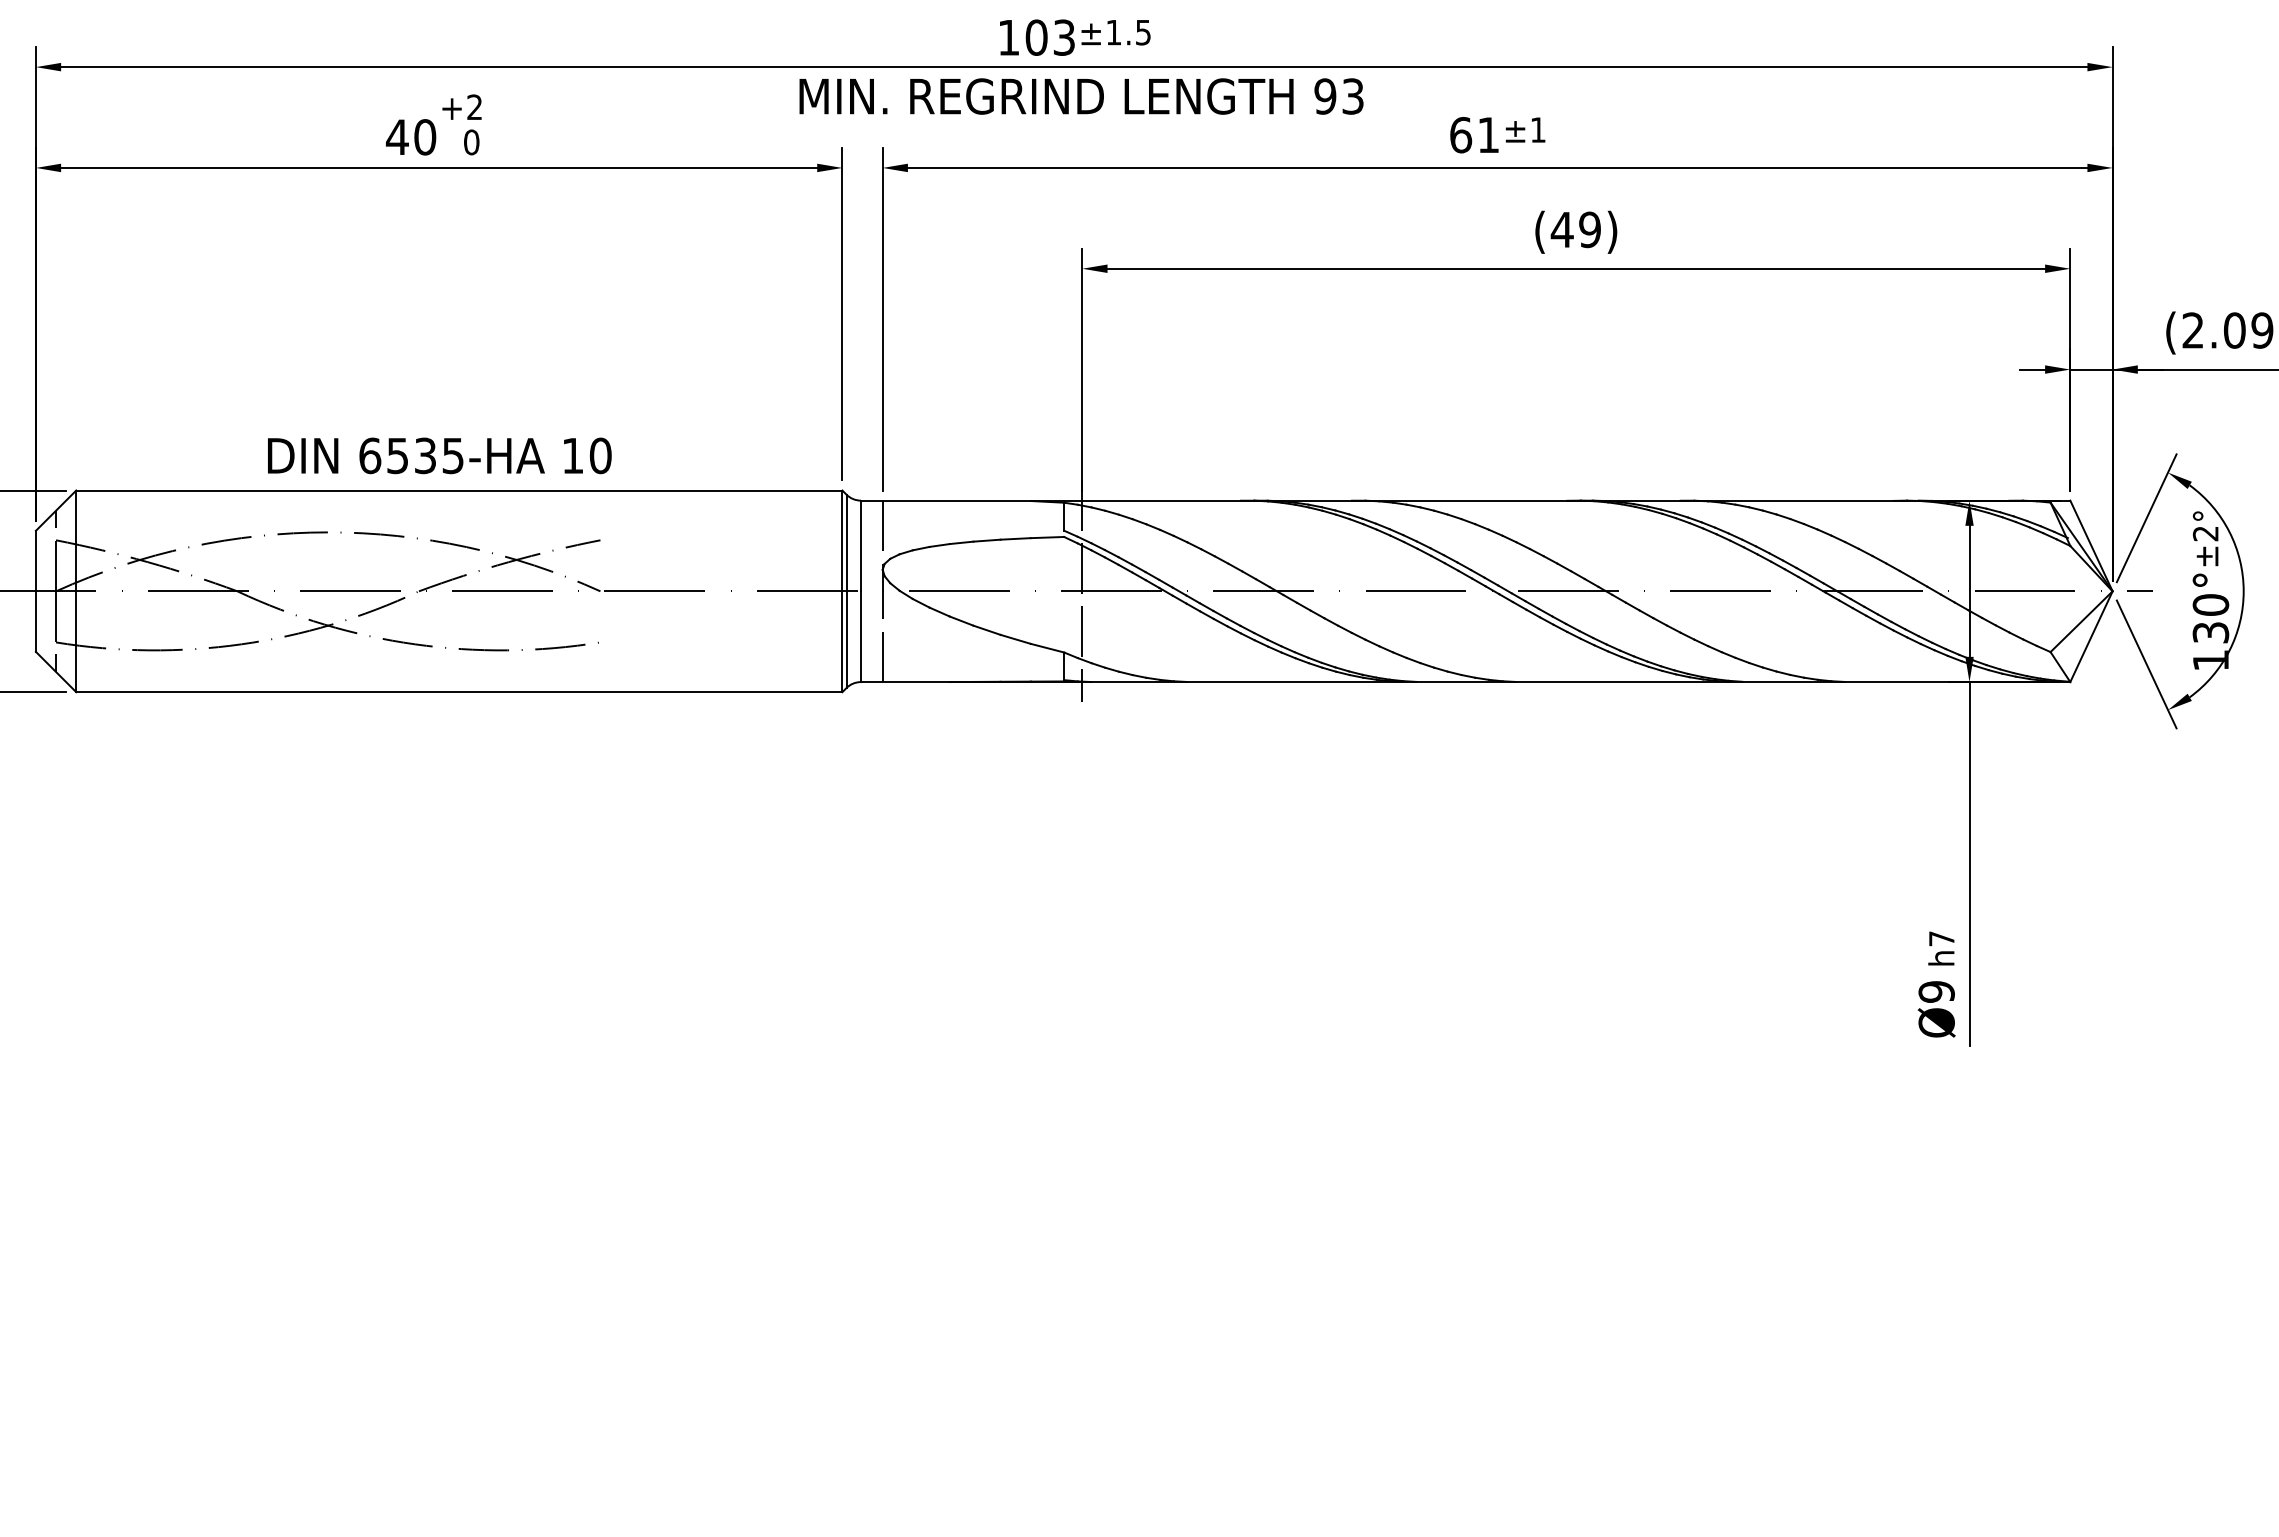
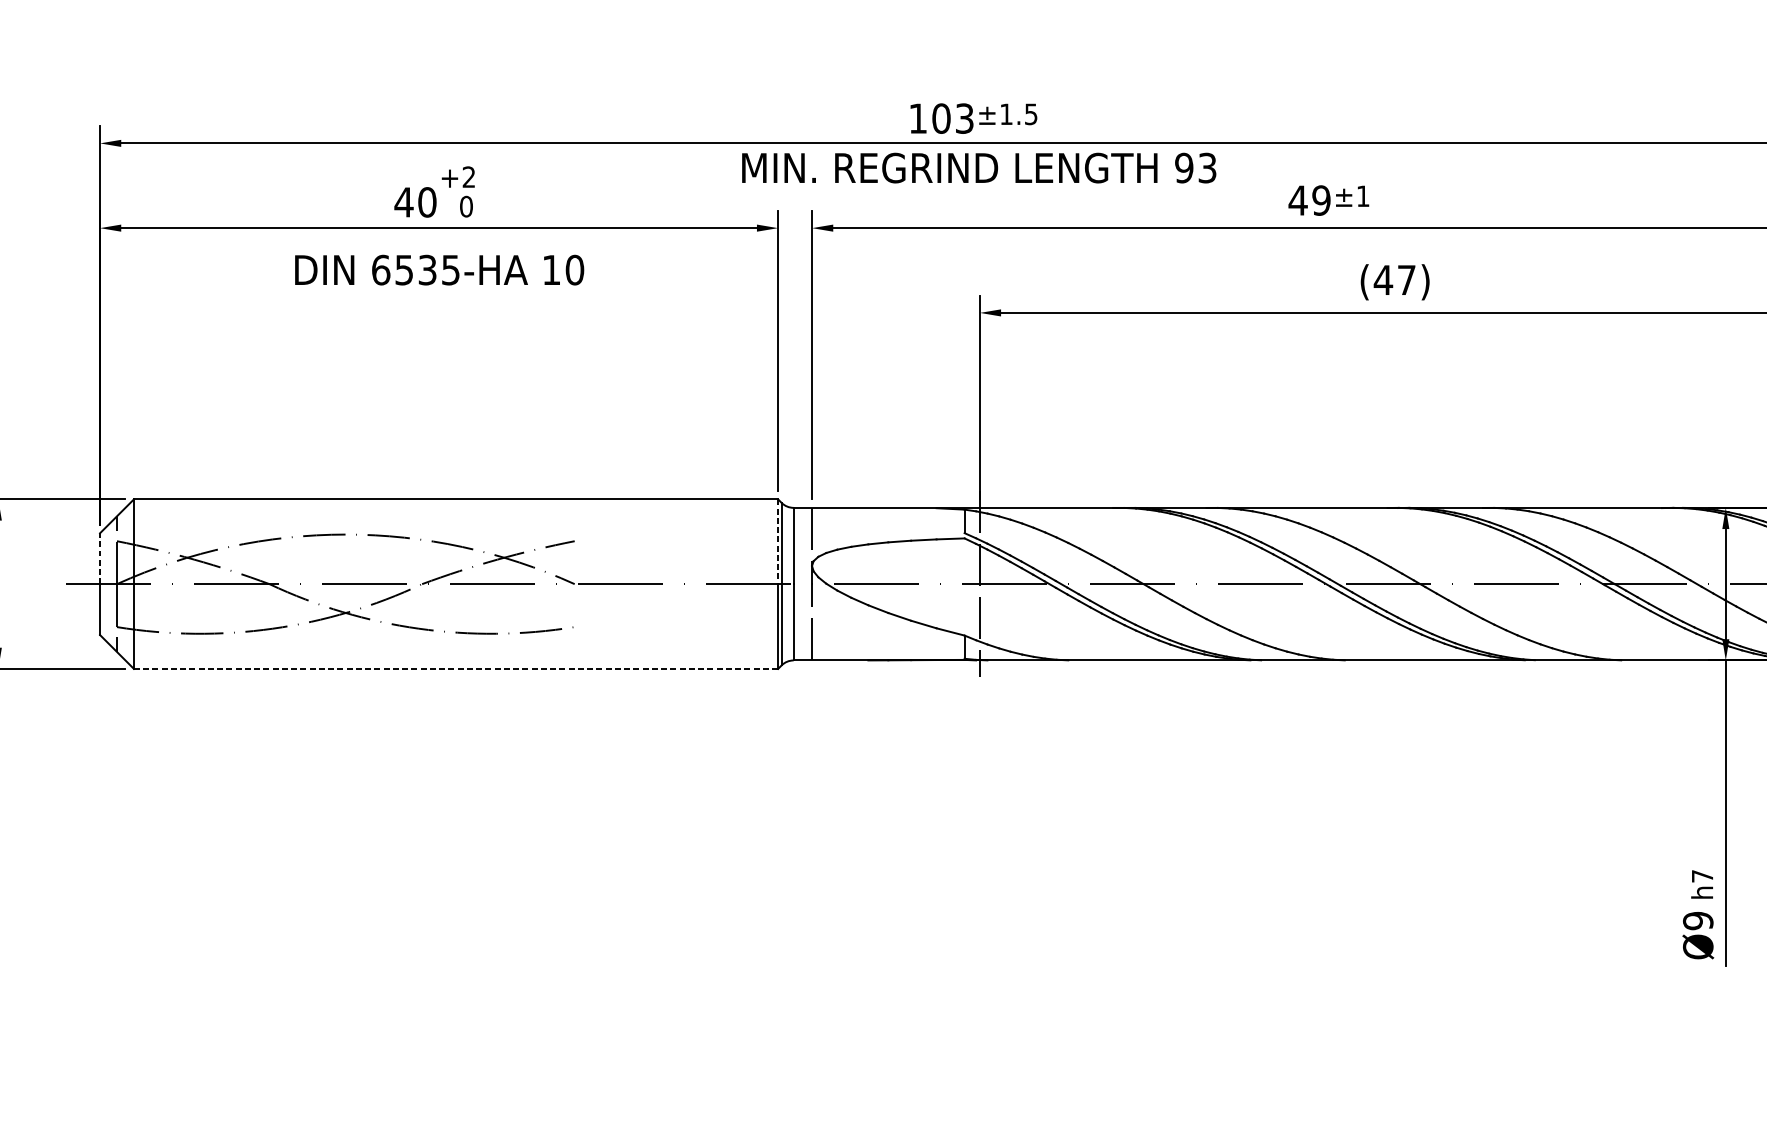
text: (1474, 135) -> (1309, 200), 61 -> 49
text: (1589, 229) -> (1406, 279), (49) -> (47)
text: (439, 455) -> (439, 269), moved
line: (842, 541) -> (778, 542), solid -> dashed
line: (35, 560) -> (99, 558), solid -> dashed
line: (459, 692) -> (456, 669), solid -> dashed

